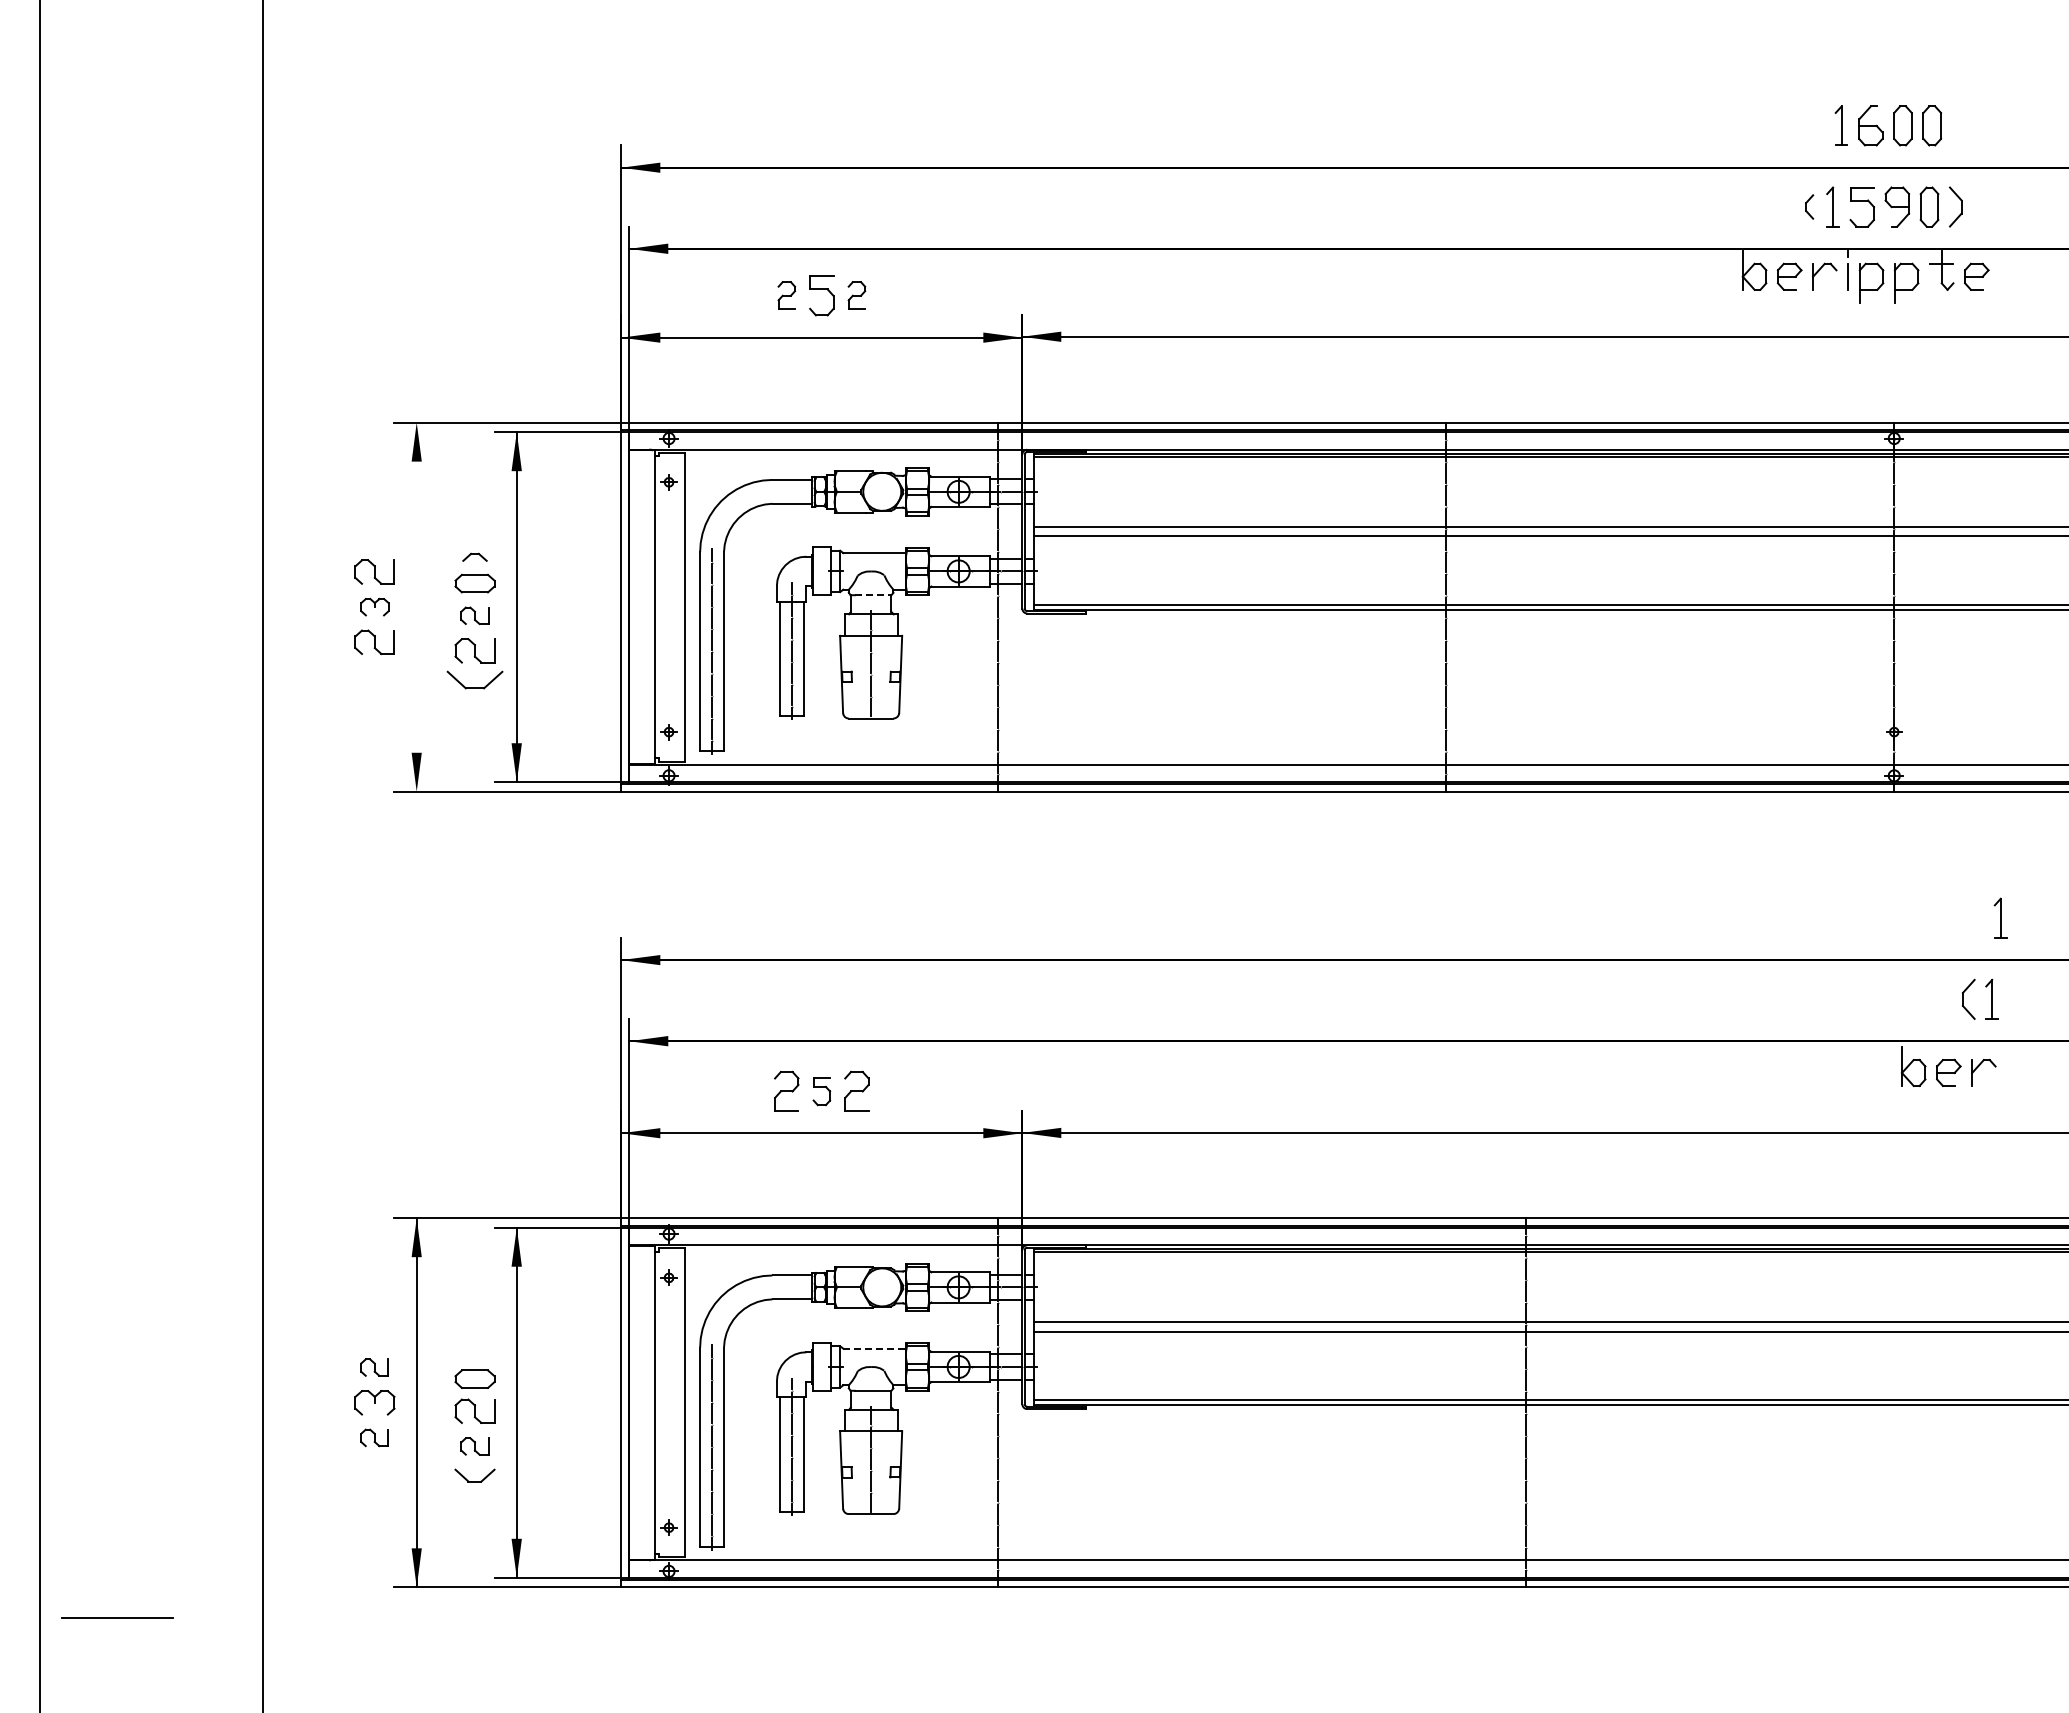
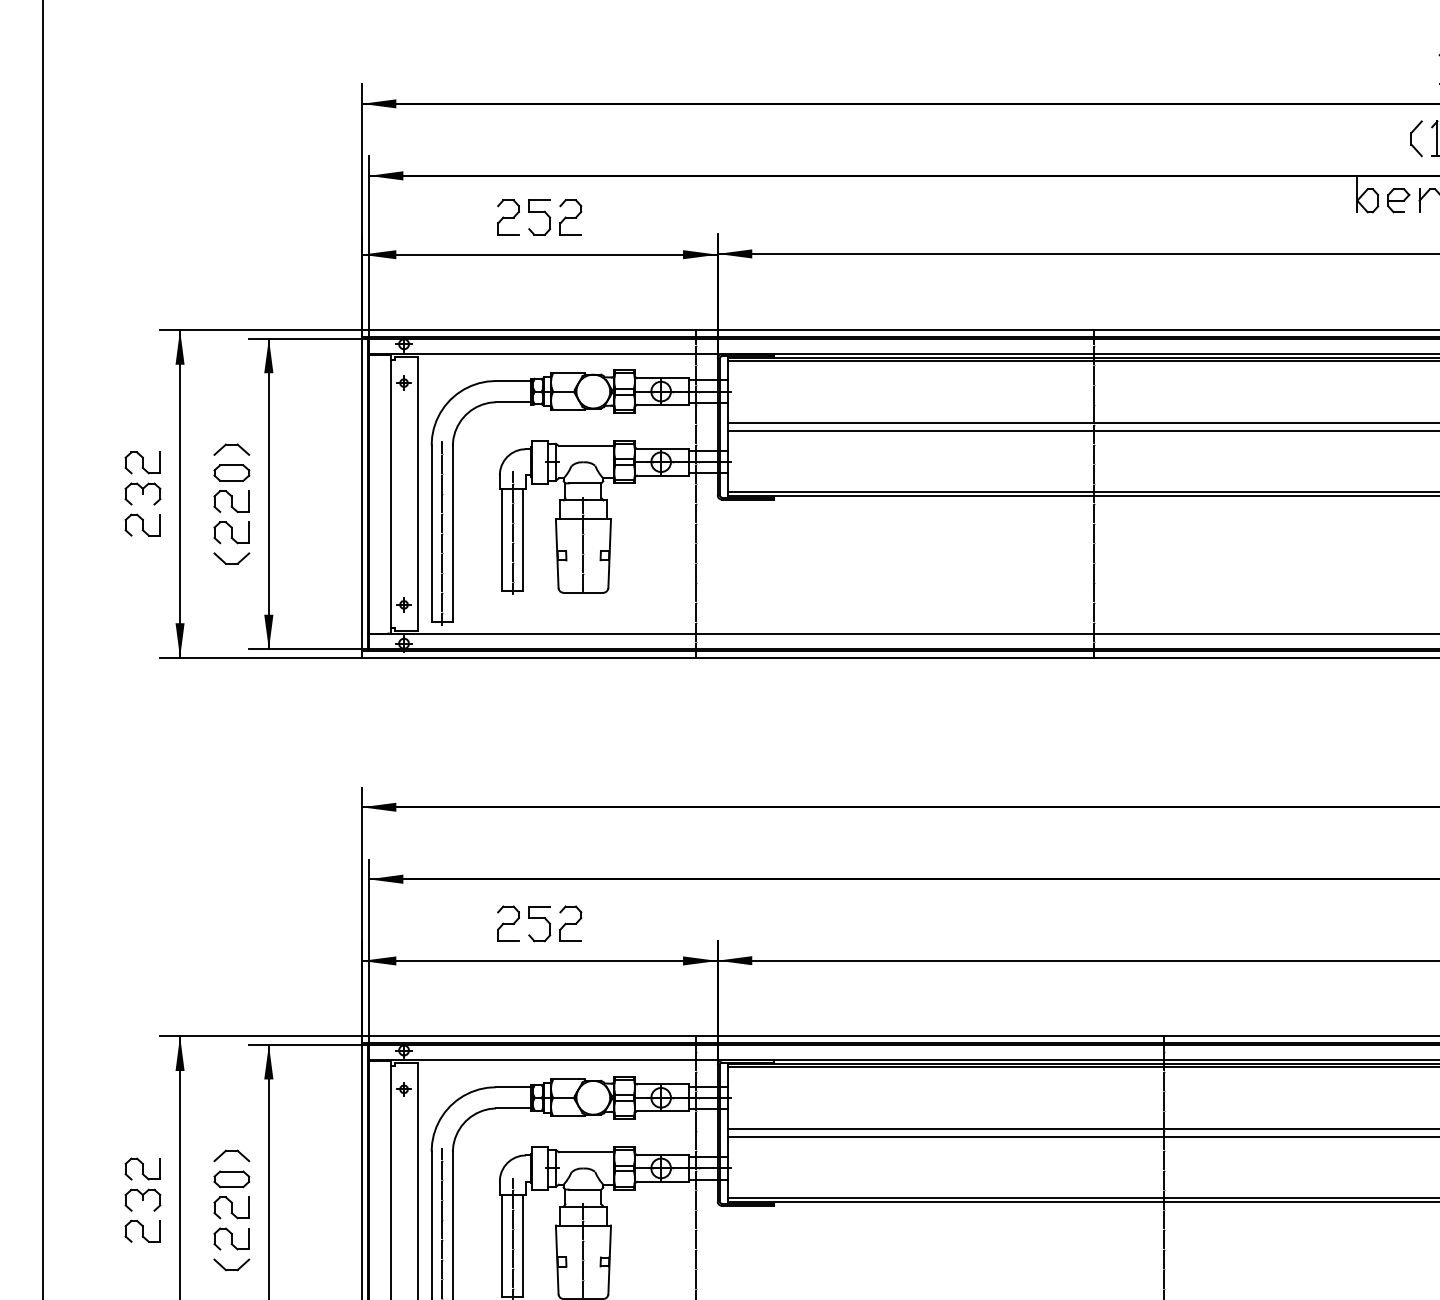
part: (1809, 206) -> (1416, 138), size x1.67
part: (786, 295) -> (508, 217), size x1.43
part: (856, 295) -> (570, 217), size x1.43
part: (474, 557) -> (231, 449), size x1.67
line: (873, 595) -> (585, 483), dashed -> solid
part: (374, 606) -> (142, 493), size x1.43
line: (416, 606) -> (179, 493), added
part: (474, 615) -> (231, 501), size x1.43
part: (474, 679) -> (231, 558), size x0.71
part: (821, 1091) -> (539, 923), size x1.43
line: (874, 1348) -> (586, 1152), dashed -> solid
part: (474, 1352) -> (231, 1155), added
part: (374, 1367) -> (142, 1168), size x1.43
part: (374, 1437) -> (142, 1231), size x1.43
part: (474, 1446) -> (231, 1239), size x1.43

